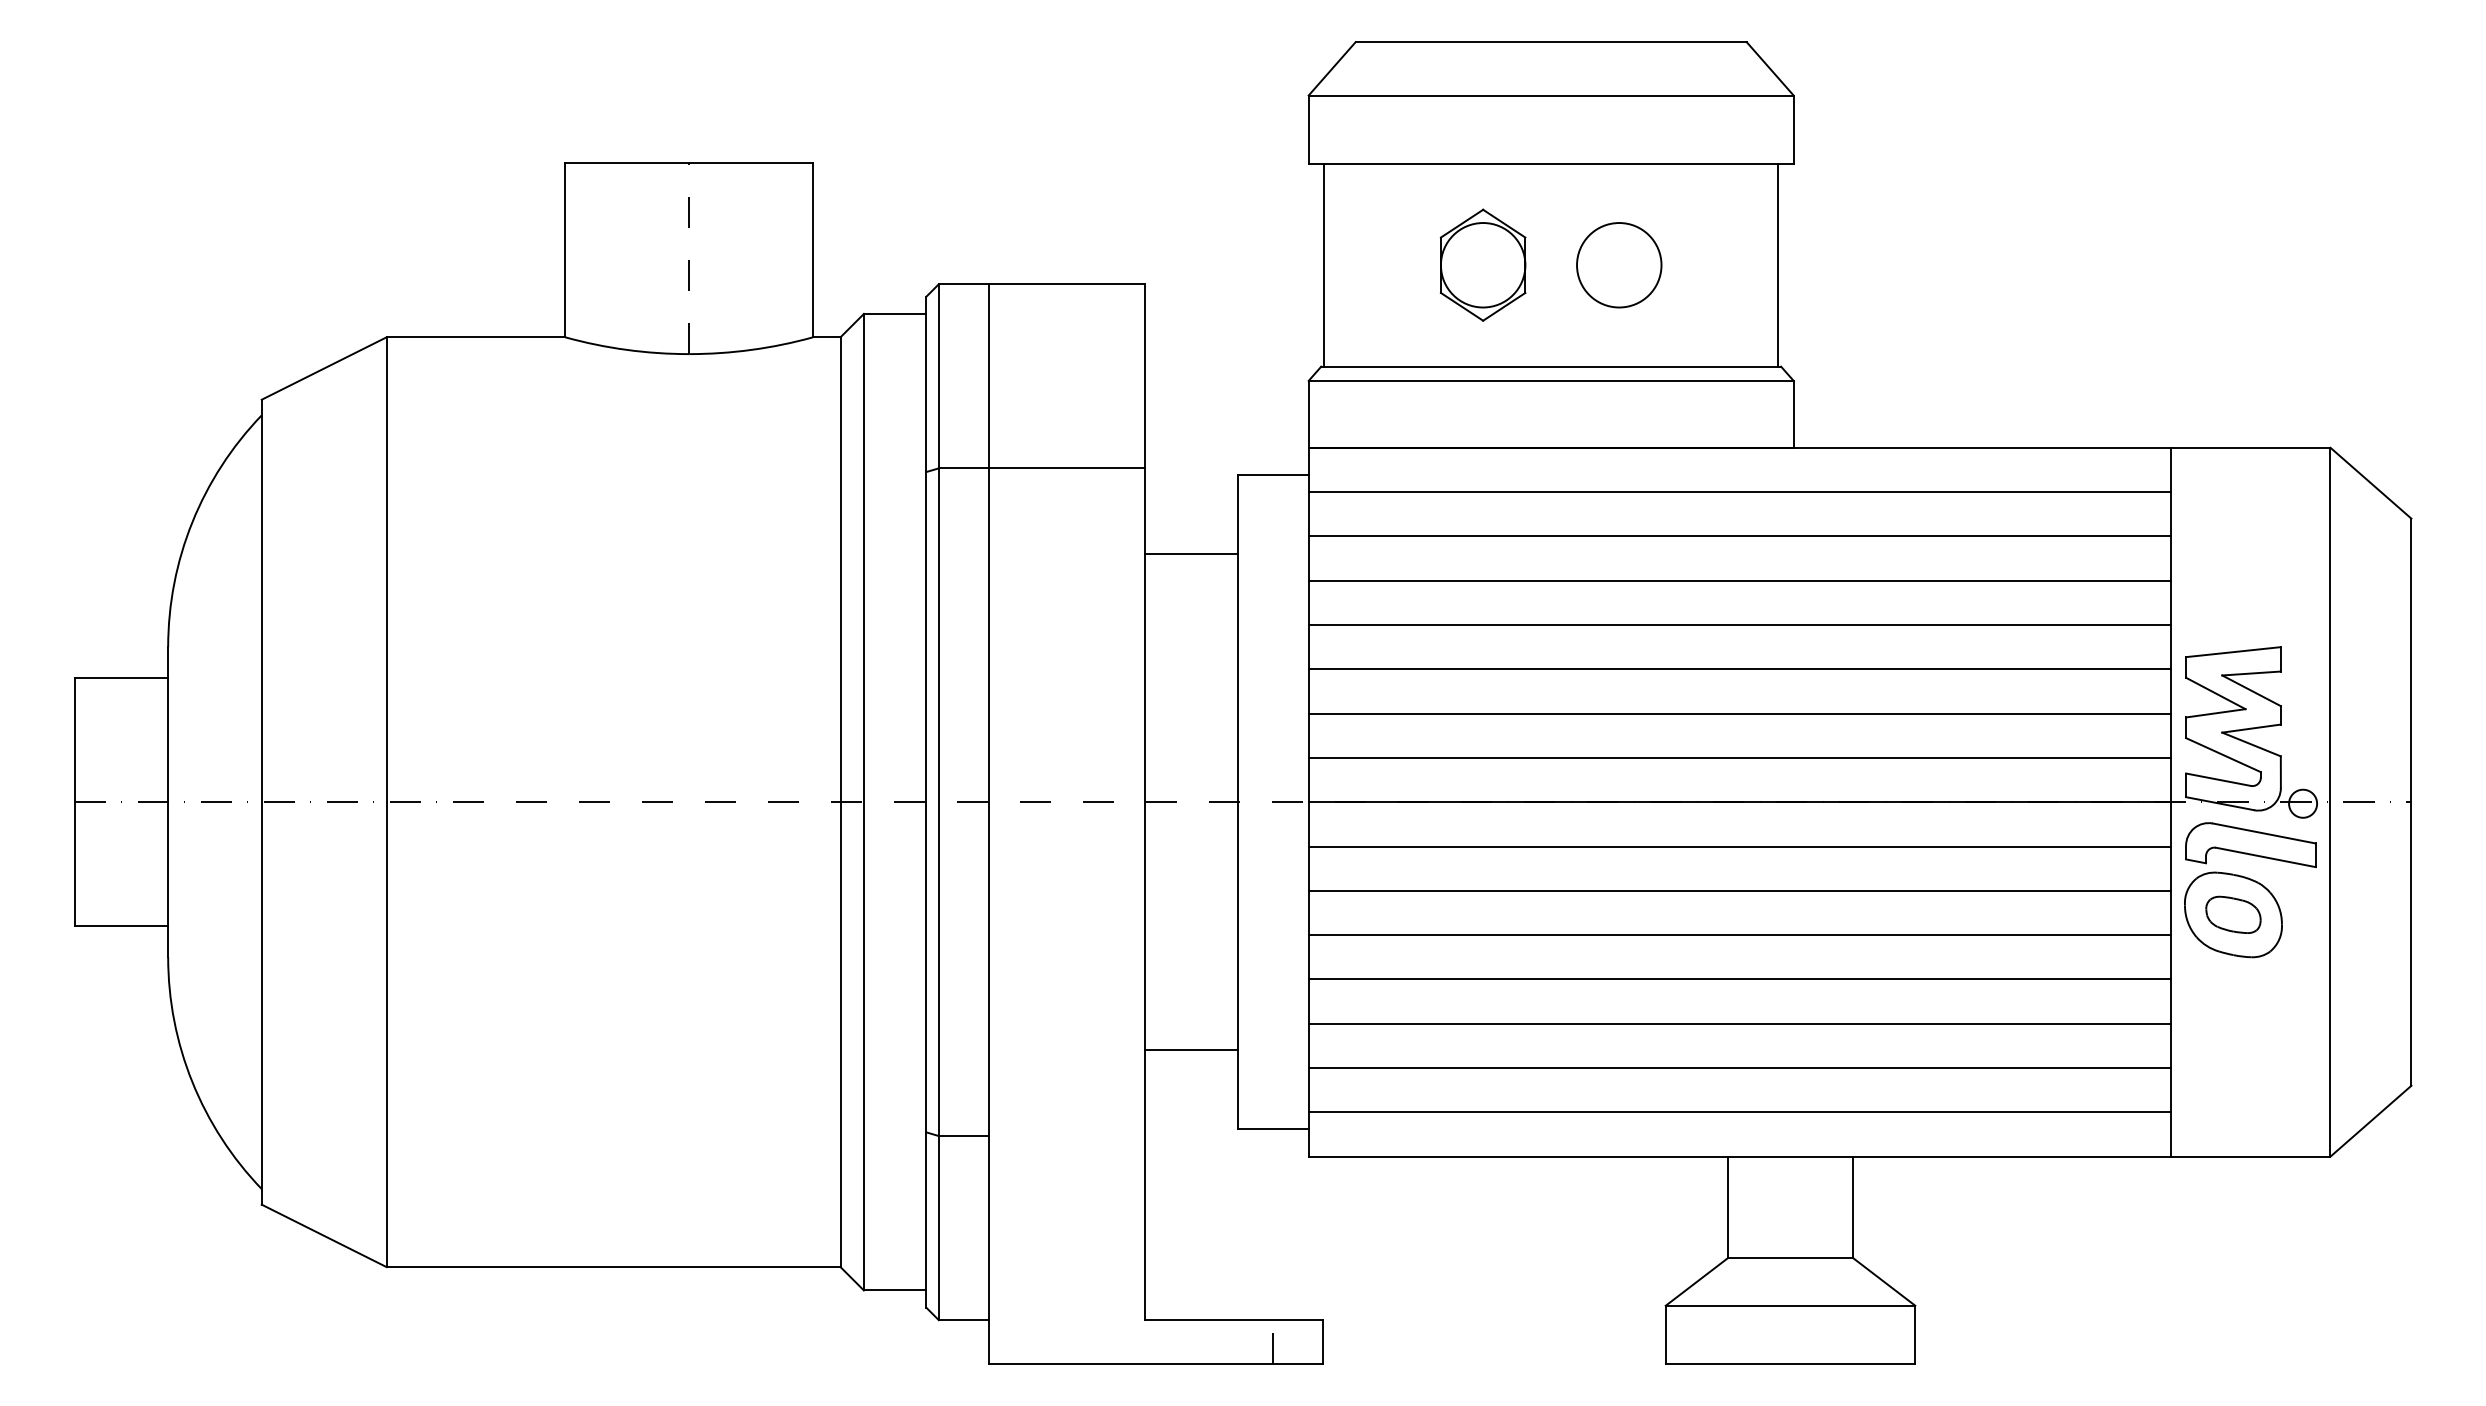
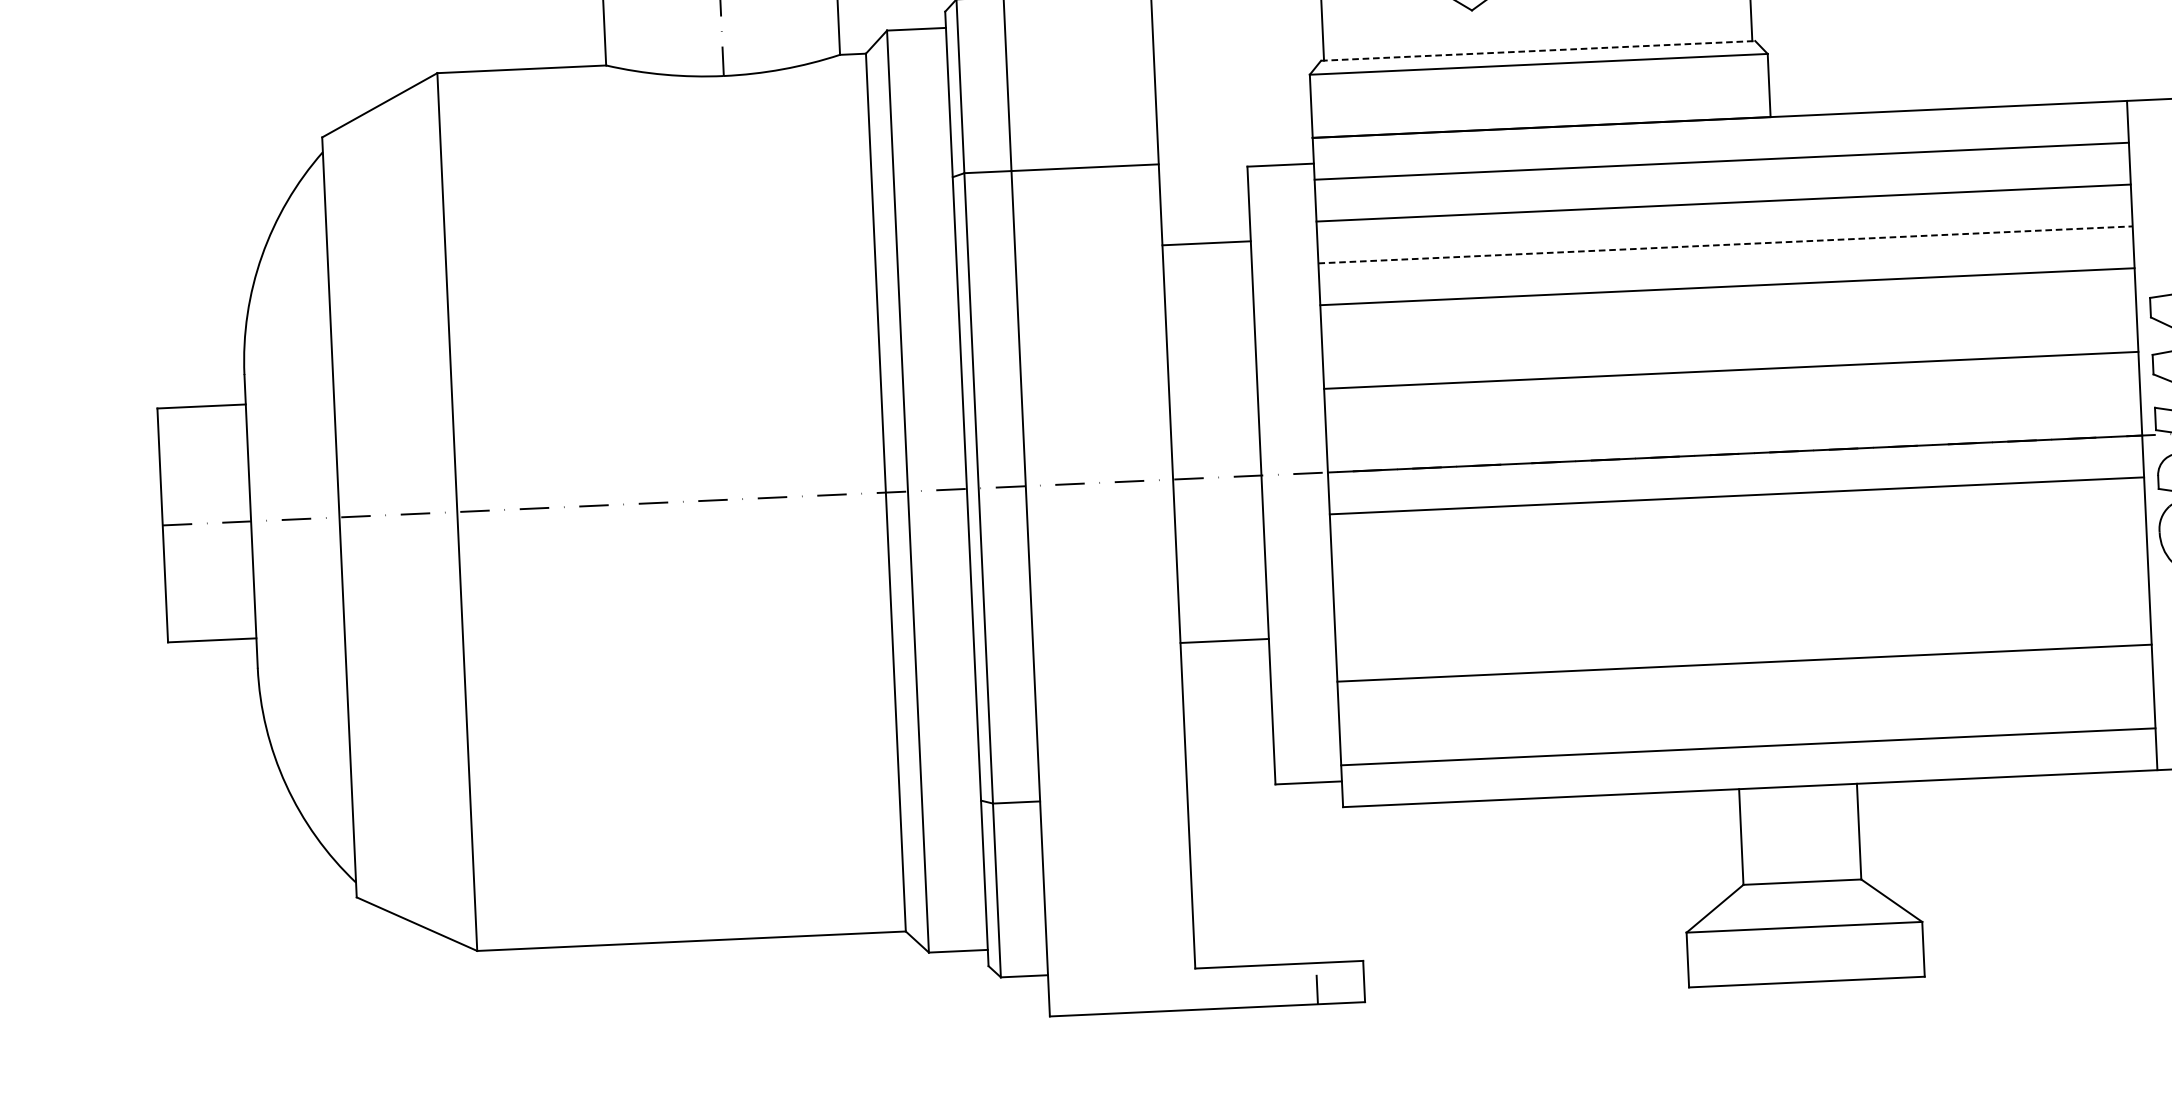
line: (1551, 366) -> (1538, 50), solid -> dashed
line: (1740, 580) -> (1726, 244), solid -> dashed
line: (1739, 669) -> (1728, 328), removed
line: (1739, 757) -> (1732, 411), removed
line: (1739, 890) -> (1738, 537), removed
line: (1739, 935) -> (1740, 579), removed
line: (1739, 979) -> (1742, 621), removed
line: (1191, 1050) -> (1224, 641), moved
line: (1739, 1068) -> (1746, 705), removed

